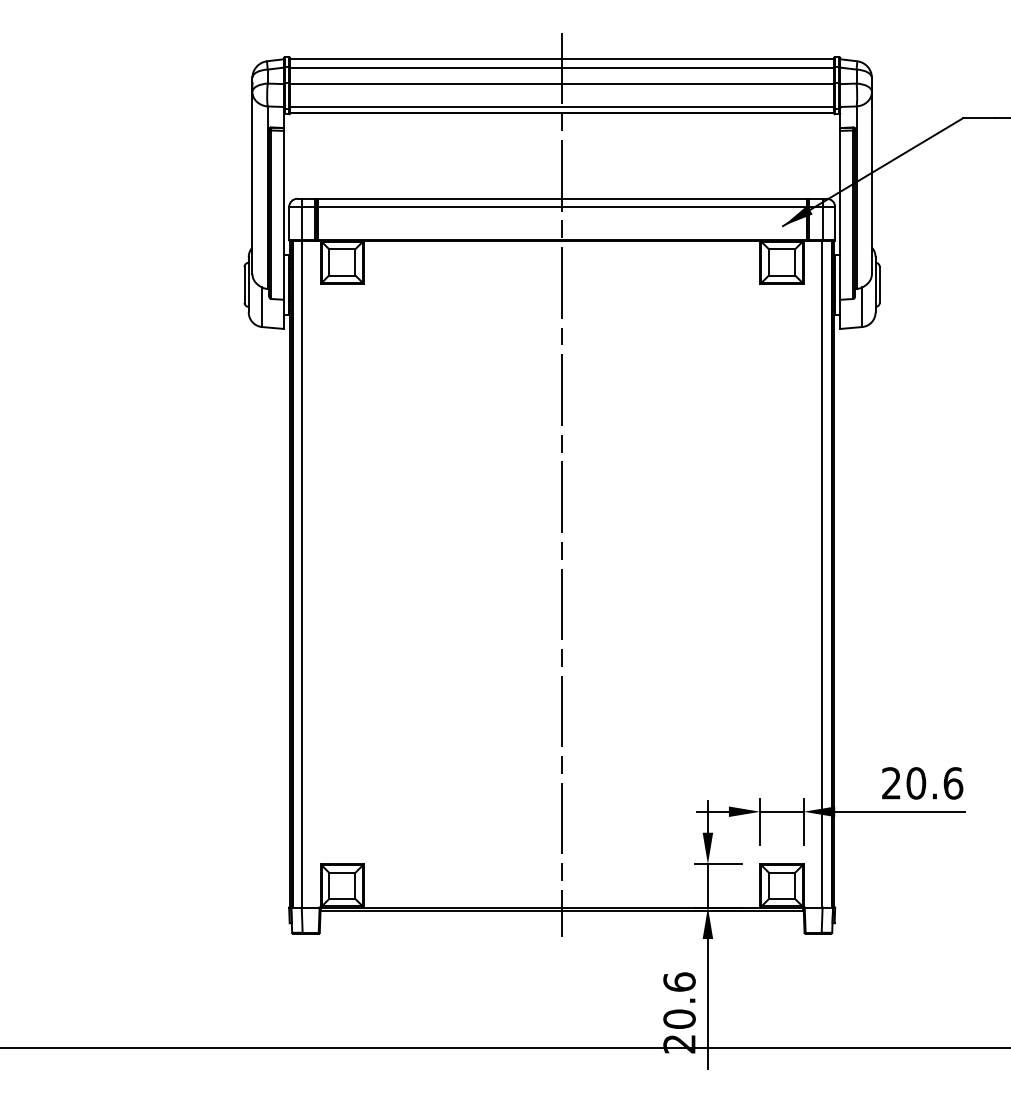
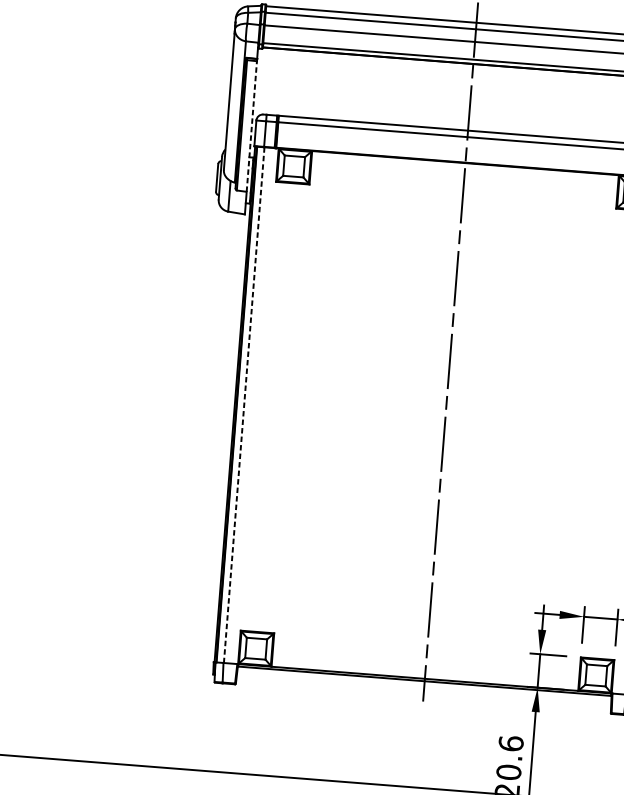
line: (283, 214) -> (251, 125), solid -> dashed
line: (302, 574) -> (244, 405), solid -> dashed

